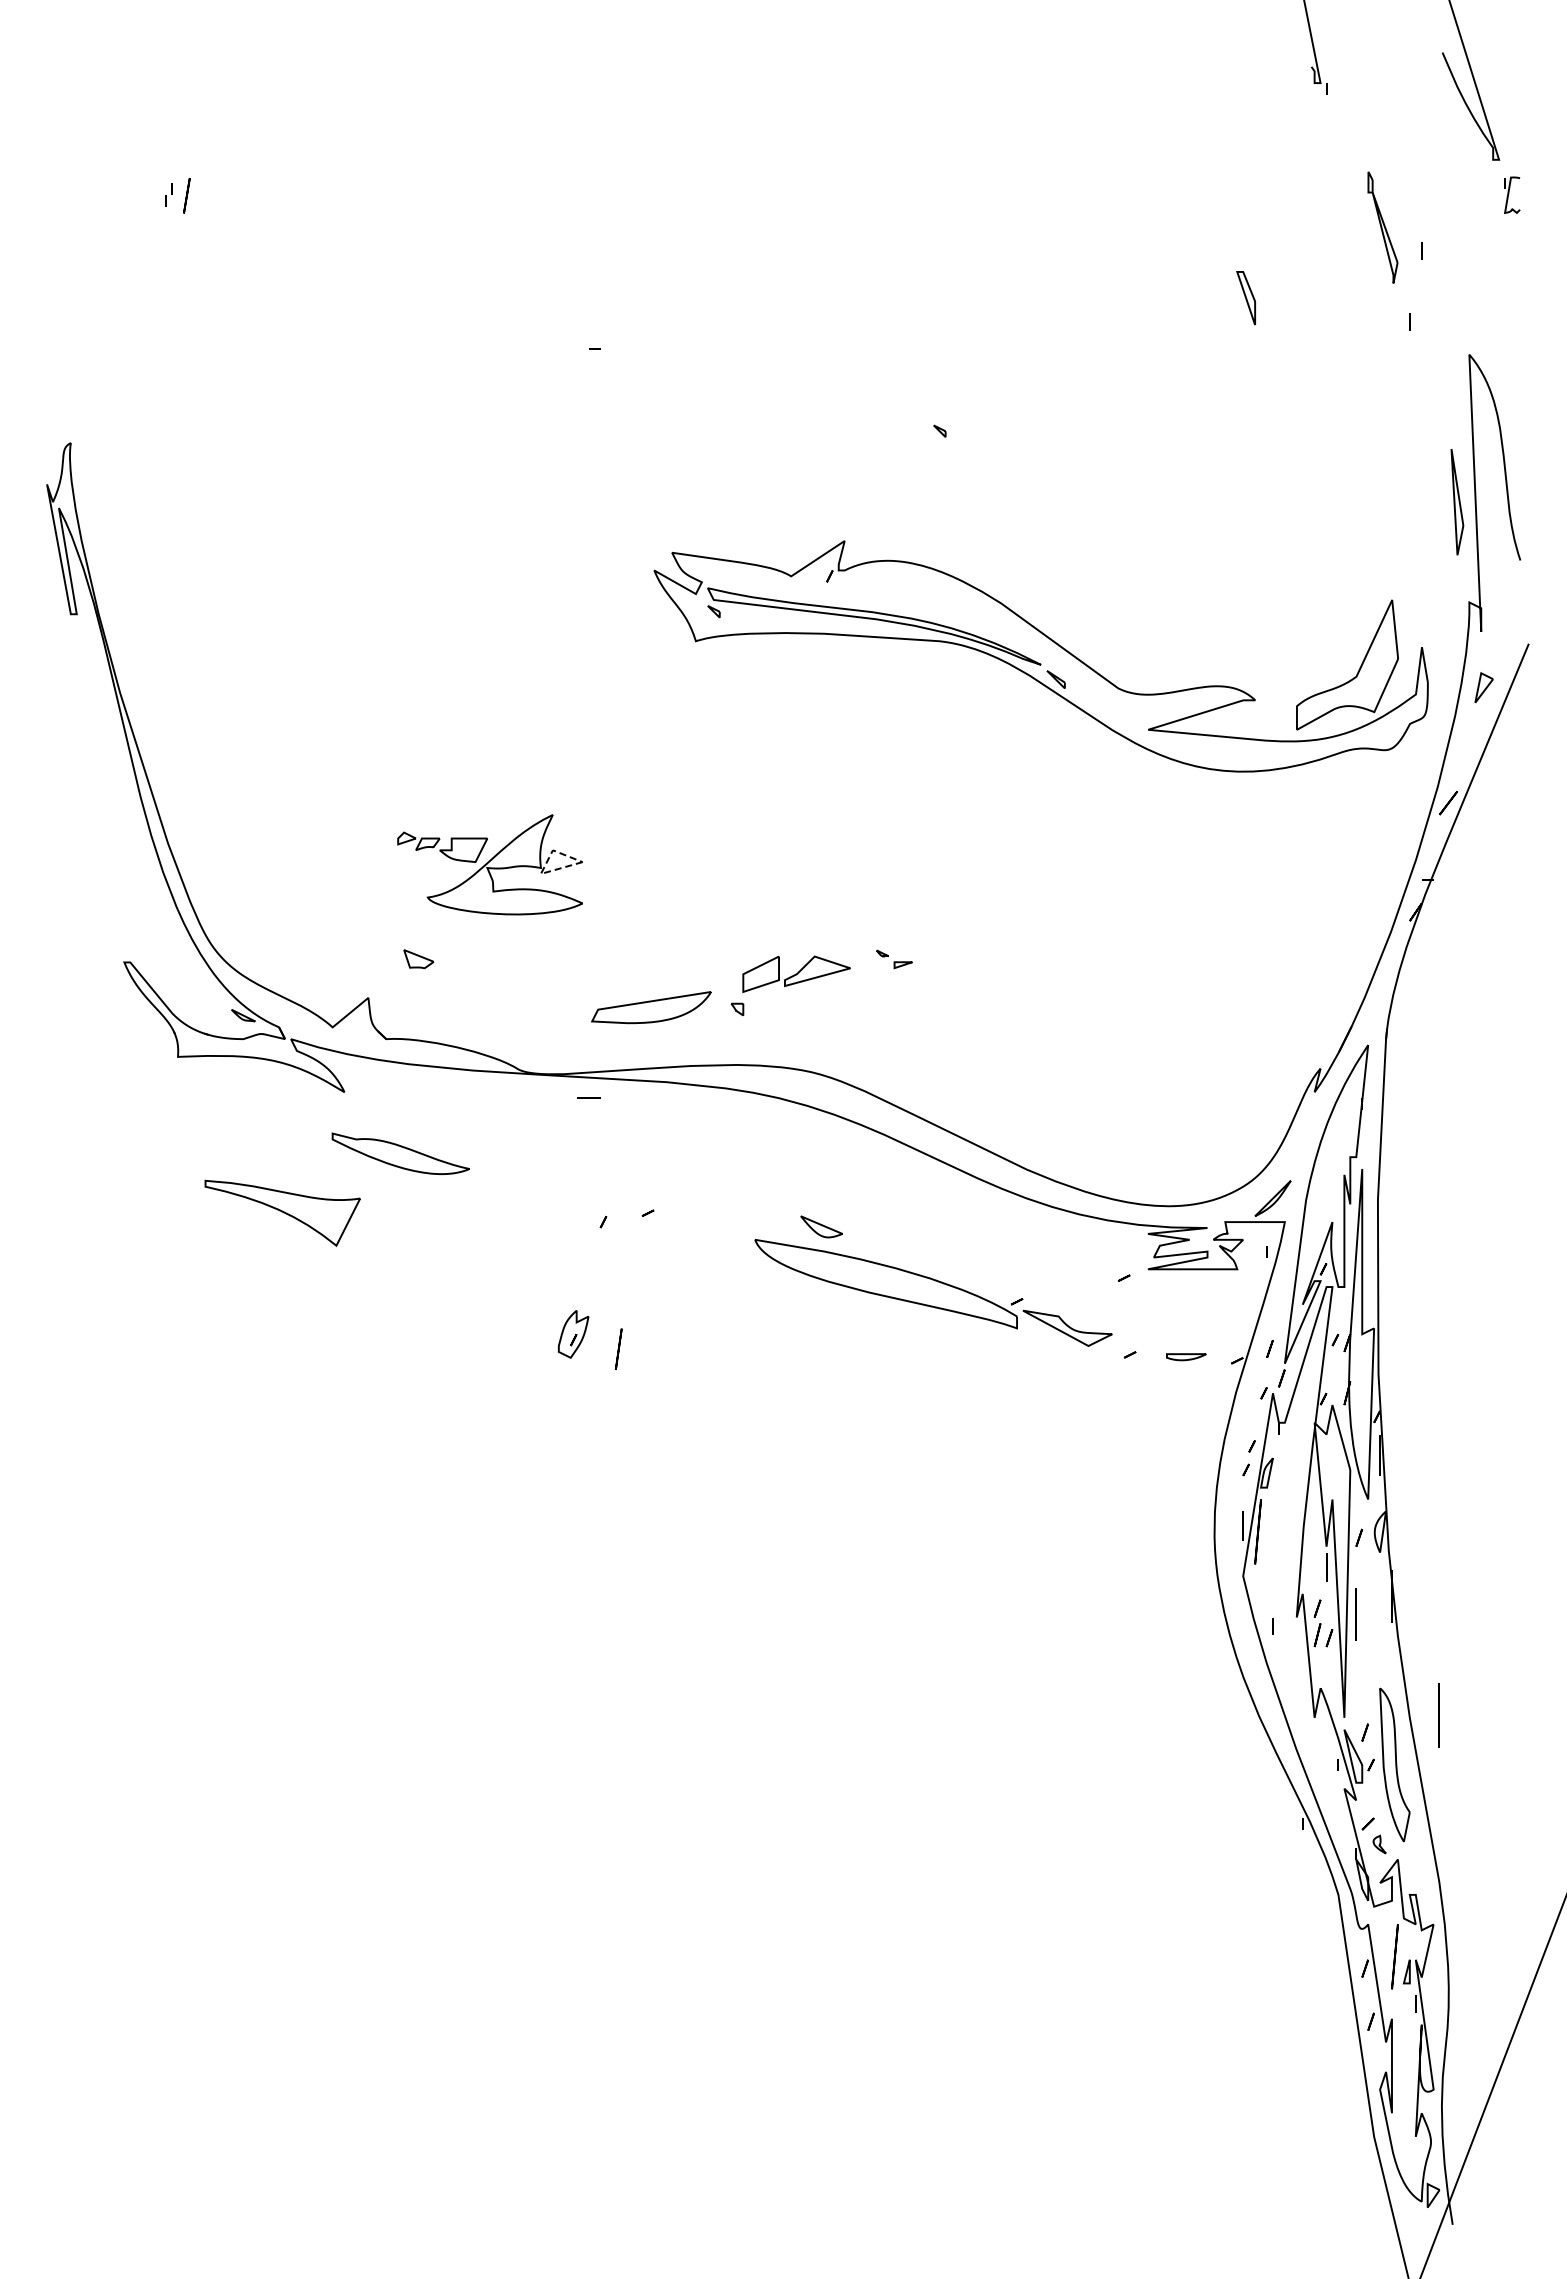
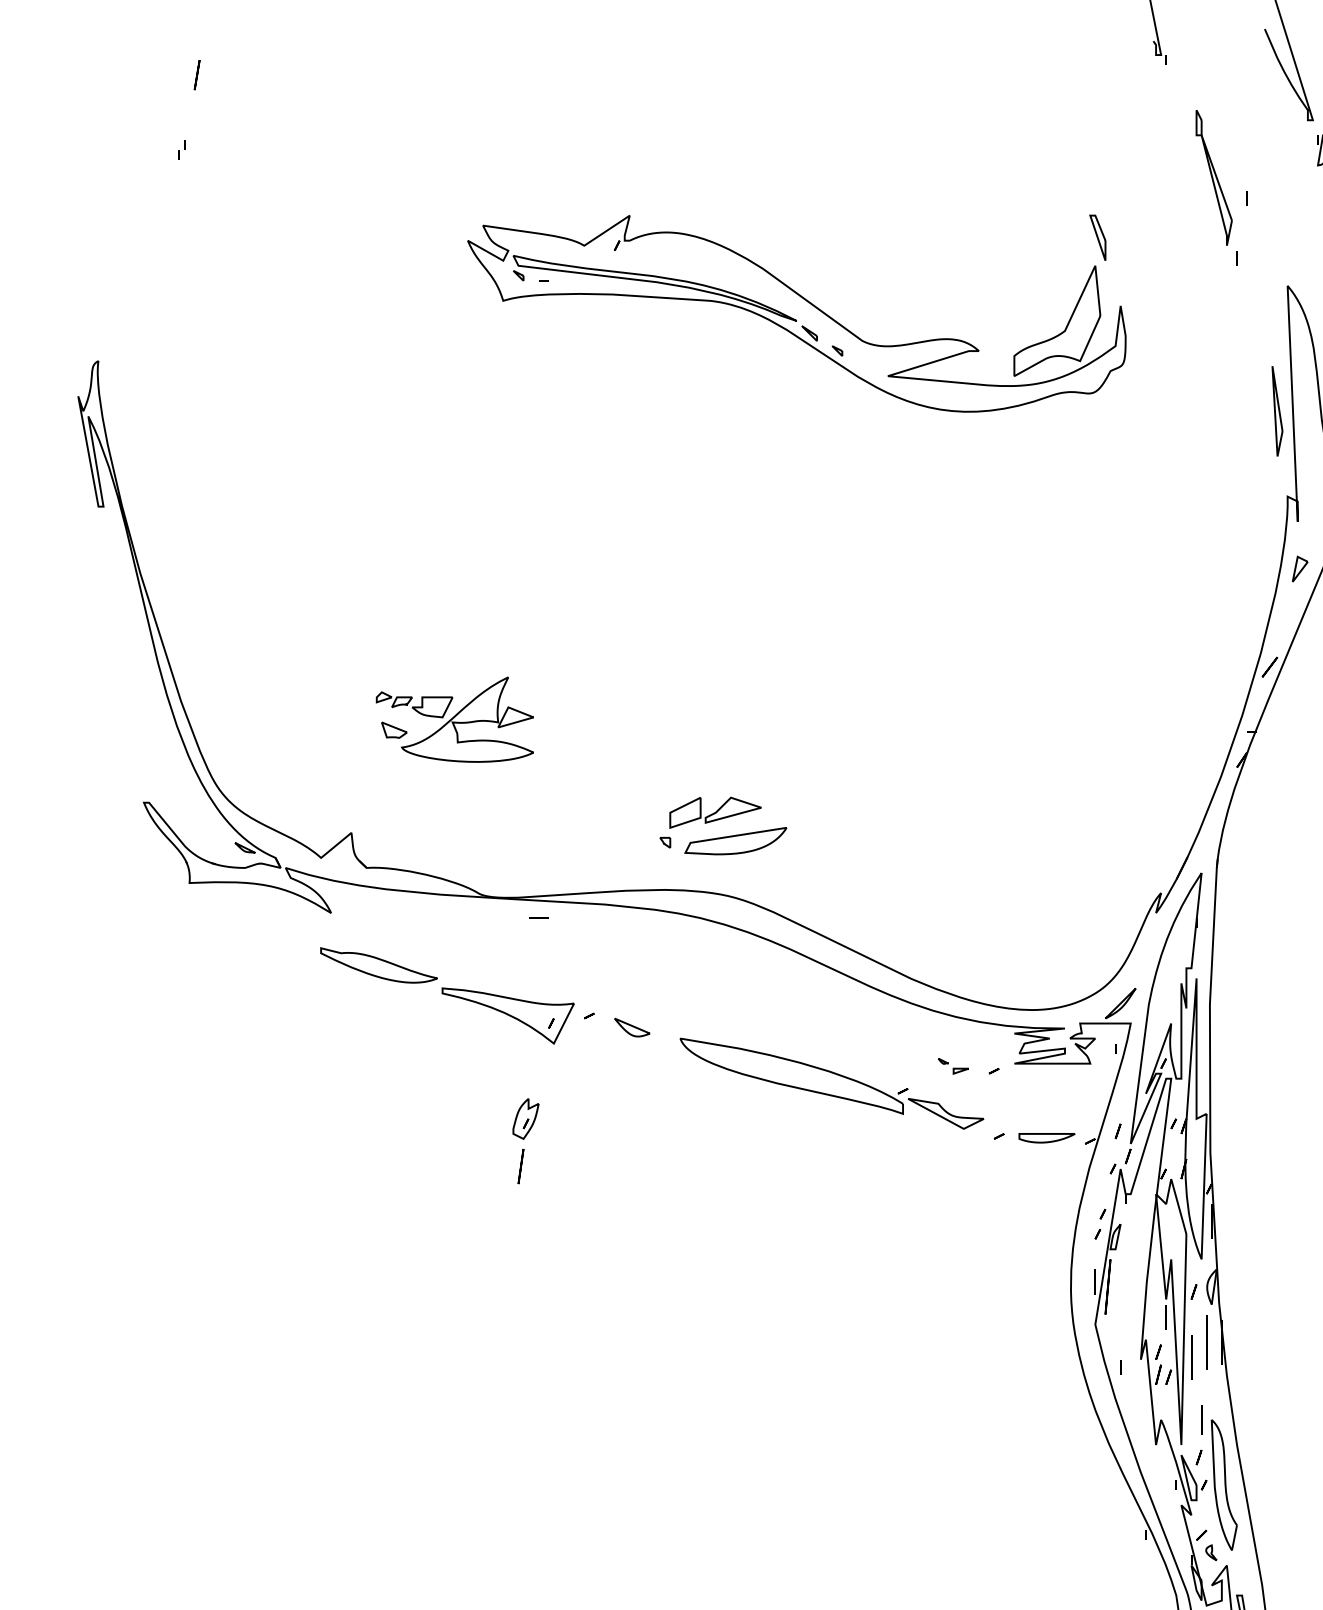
line: (186, 195) -> (196, 74), moved
part: (1382, 227) -> (1213, 177), size x1.43
part: (1040, 656) -> (796, 313), moved
line: (544, 866) -> (501, 721), dashed -> solid
part: (418, 959) -> (394, 730), moved
part: (894, 959) -> (953, 1066), moved
part: (651, 1007) -> (735, 841), moved
part: (282, 1212) -> (508, 1015), moved
part: (821, 1226) -> (632, 1027), moved
line: (618, 1348) -> (520, 1165), moved
part: (1186, 1357) -> (1047, 1138), size x1.67
line: (1367, 1688) -> (1201, 1420), added
line: (1438, 1715) -> (1206, 1341), moved

